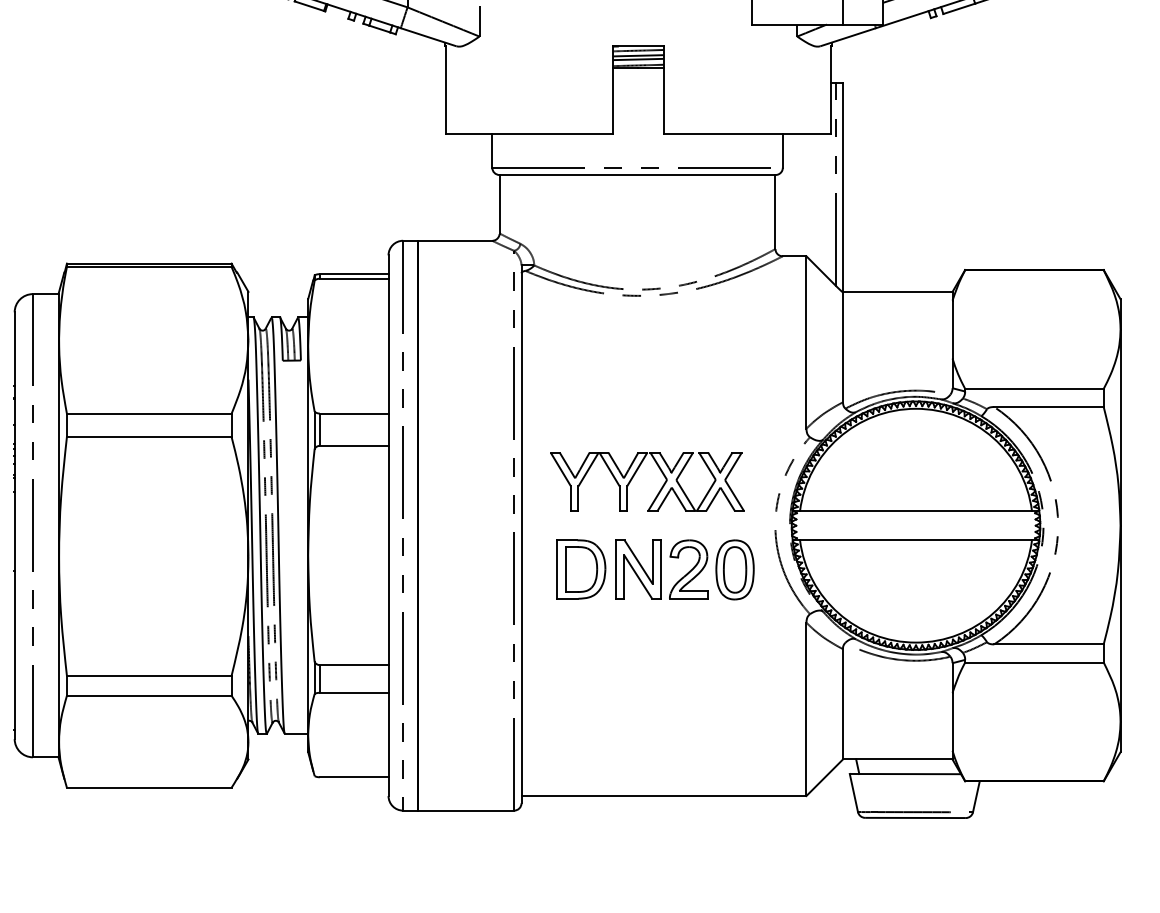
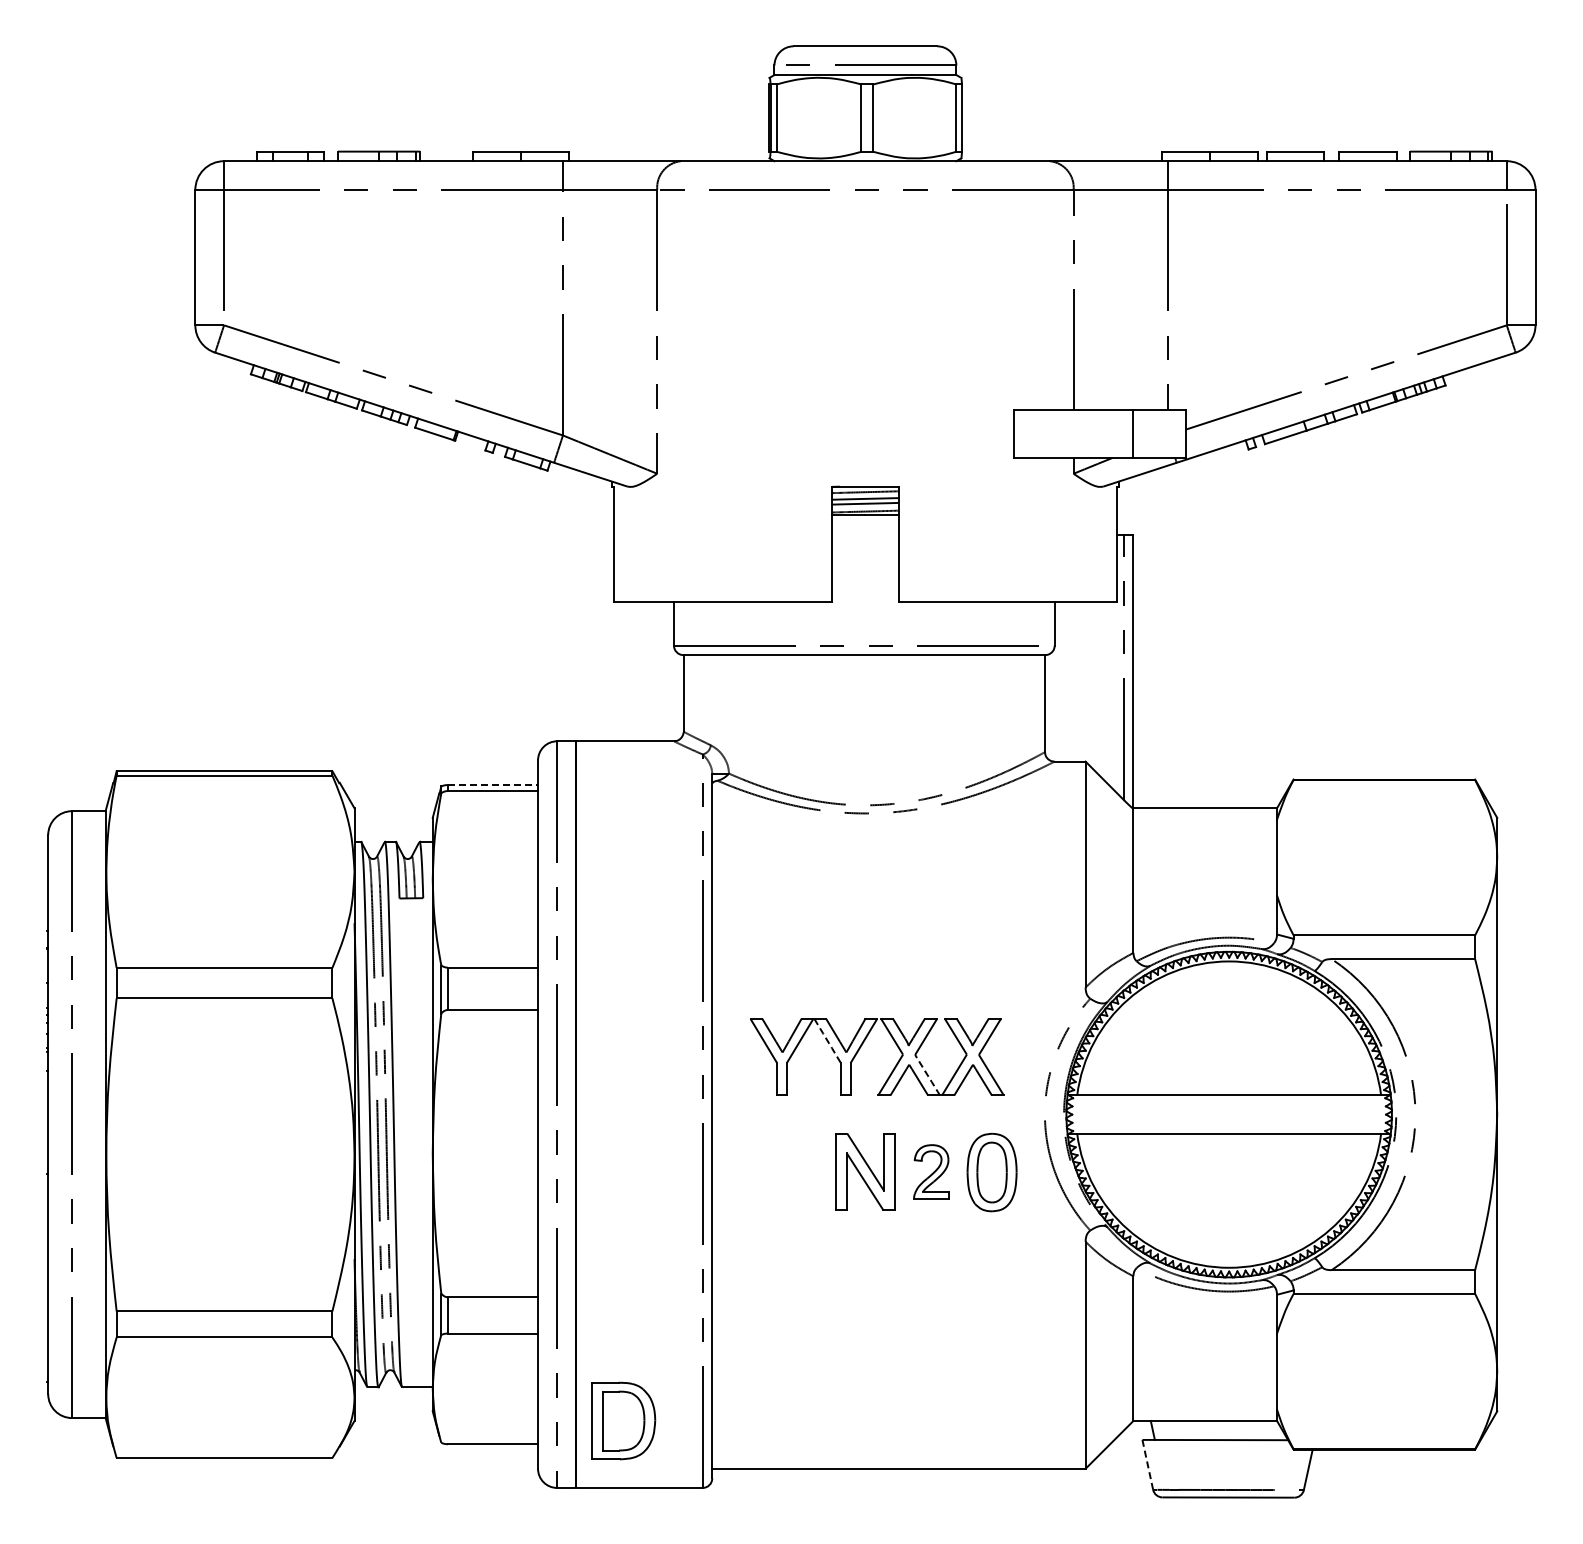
line: (354, 274) -> (493, 785), solid -> dashed
line: (609, 469) -> (827, 1040), solid -> dashed
line: (685, 495) -> (927, 1075), solid -> dashed
part: (581, 569) -> (623, 1420), moved
part: (688, 569) -> (931, 1171), size x0.7
line: (853, 792) -> (1147, 1464), solid -> dashed

